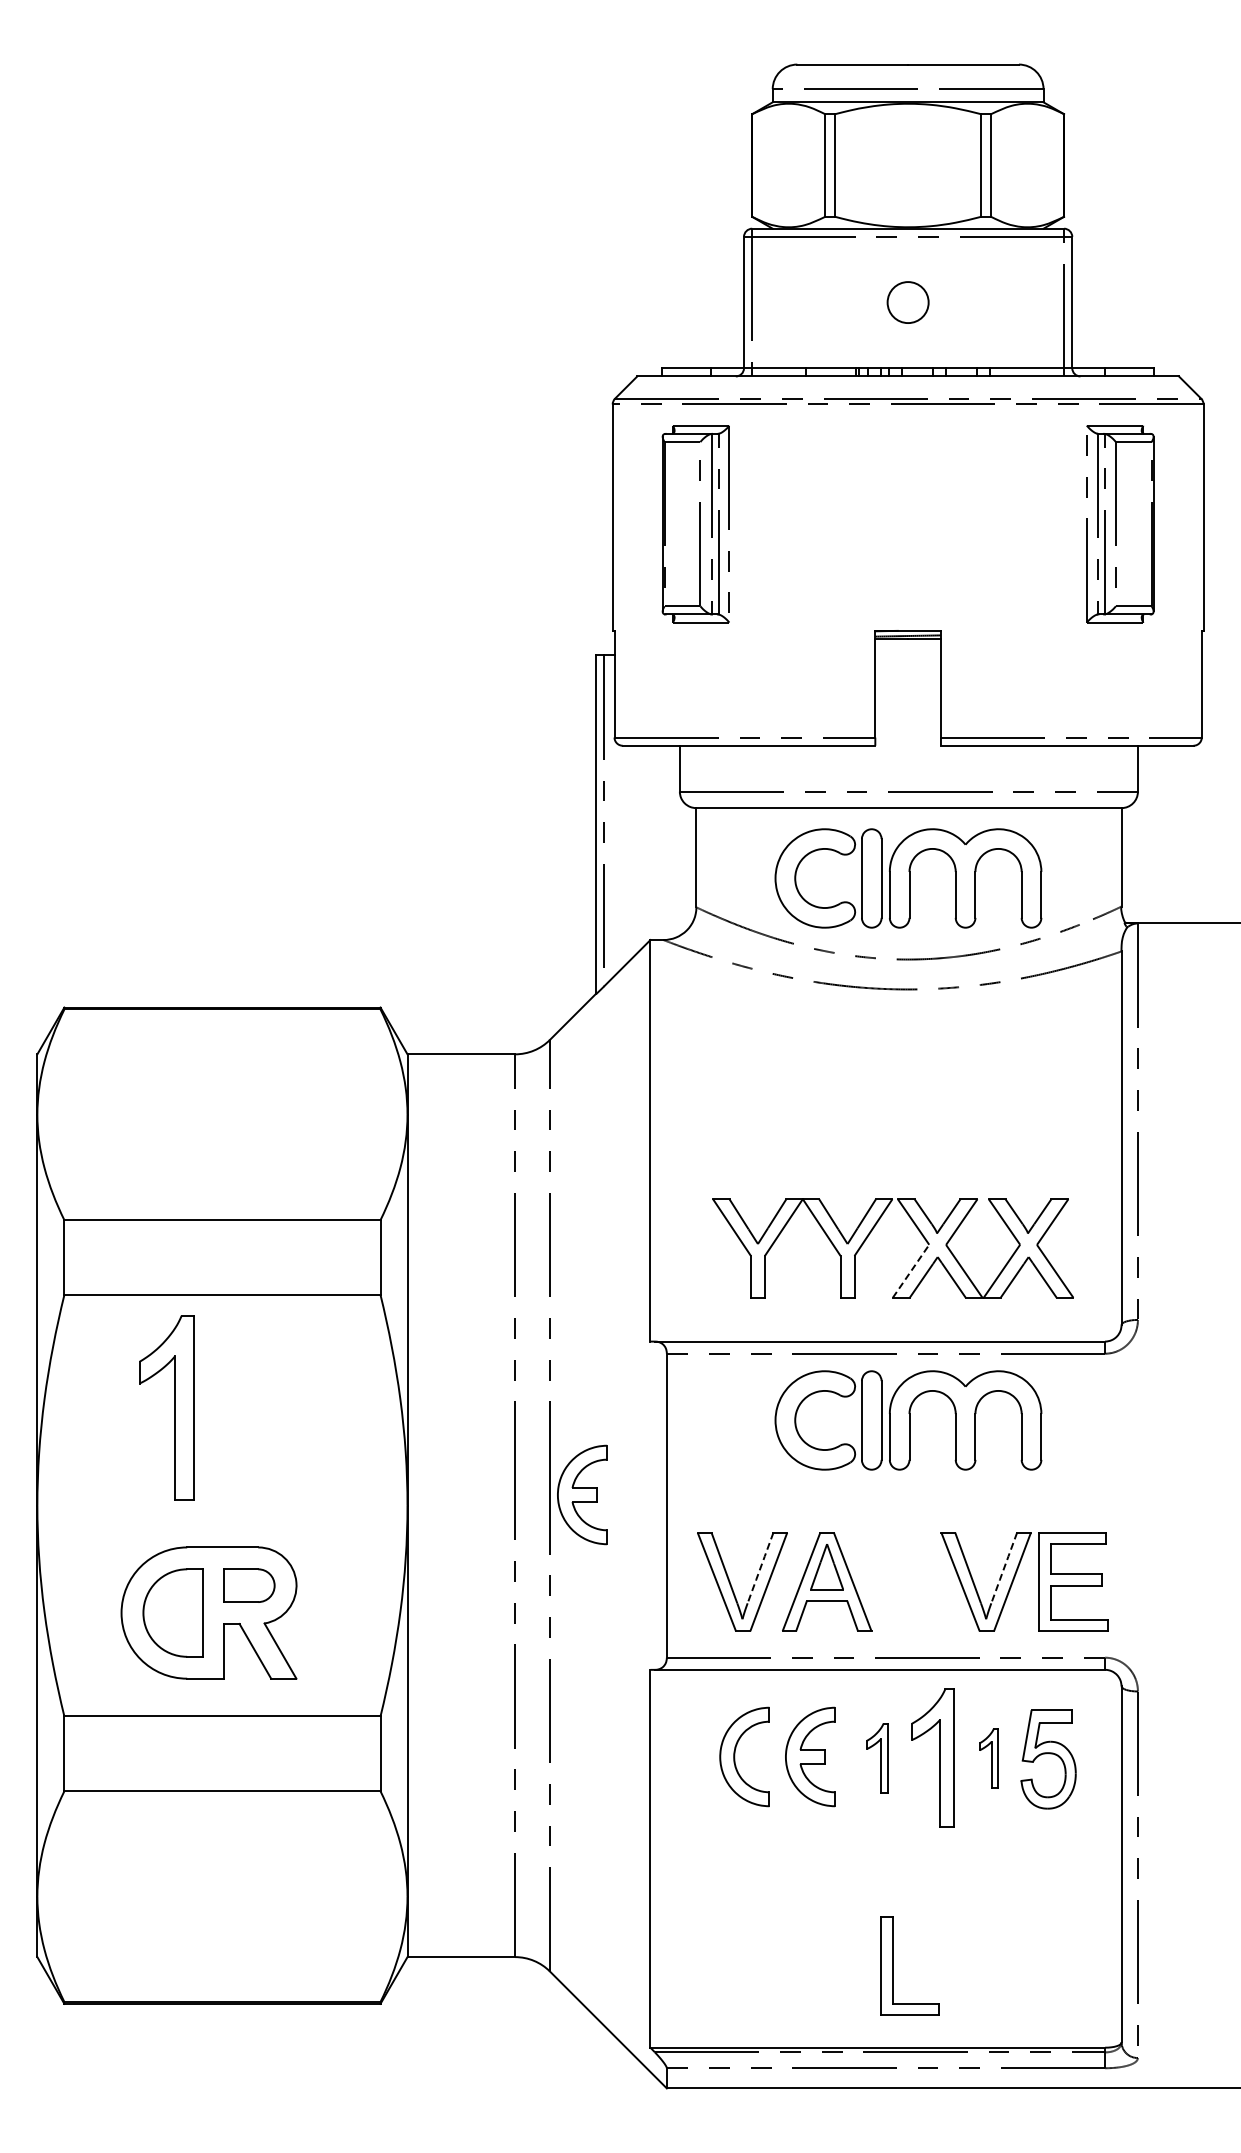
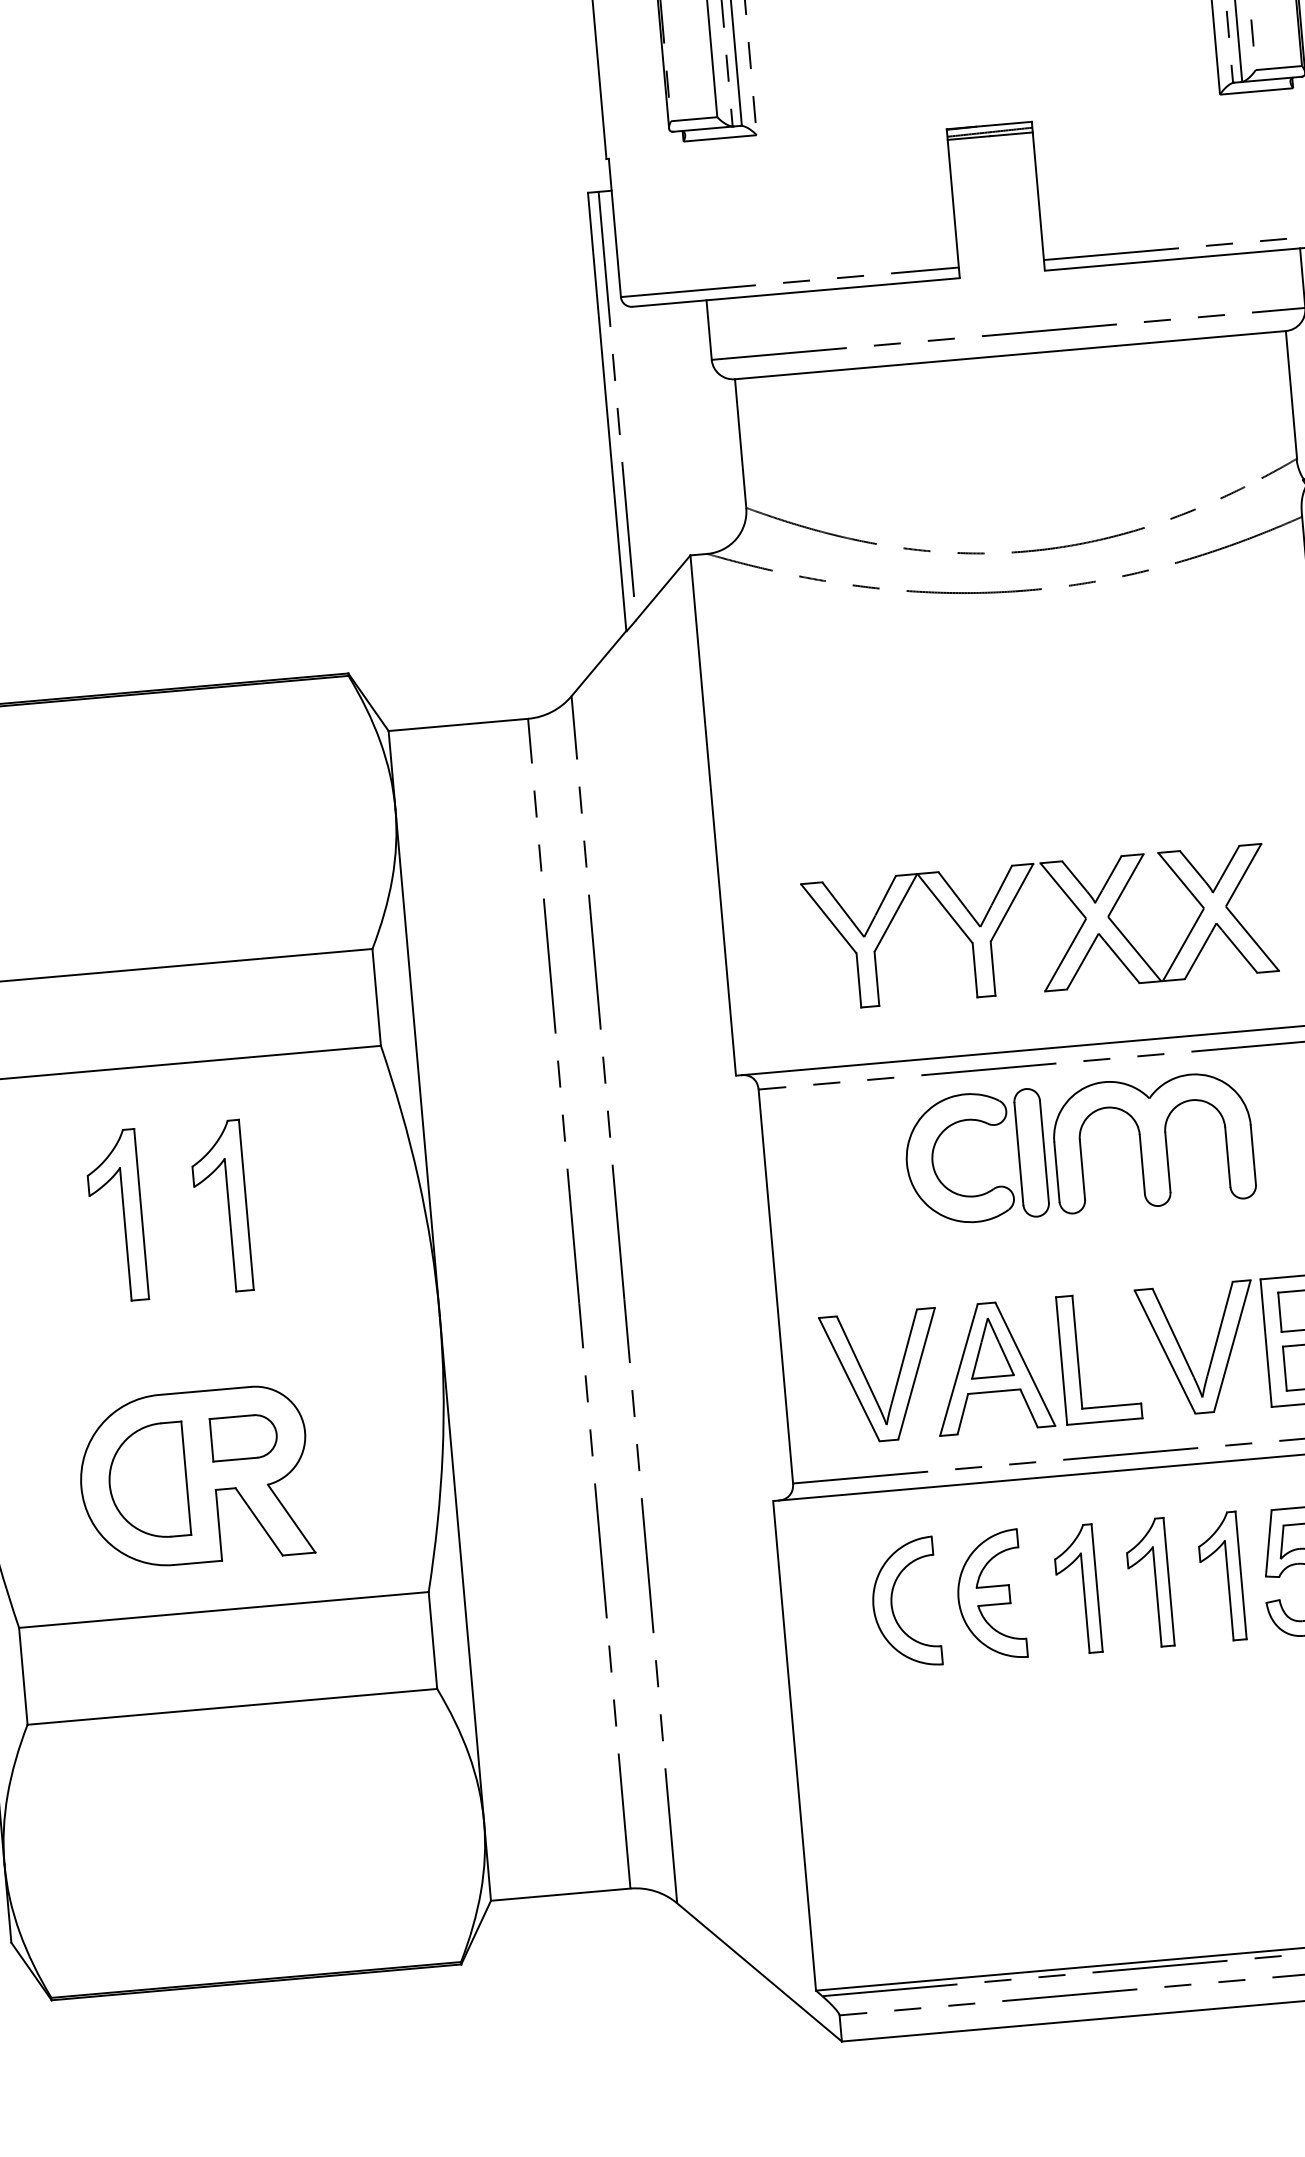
part: (908, 878) -> (1017, 446), removed
line: (911, 1270) -> (1066, 953), dashed -> solid
part: (166, 1407) -> (116, 1215), size x0.71
part: (247, 1407) -> (221, 1206), added
part: (582, 1494) -> (665, 1281), removed
line: (760, 1568) -> (904, 1357), dashed -> solid
line: (1004, 1568) -> (1220, 1329), dashed -> solid
part: (877, 1757) -> (1077, 1588), size x1.43
part: (932, 1757) -> (1148, 1582), size x0.71
part: (988, 1757) -> (1221, 1576), size x1.67
part: (893, 1965) -> (1078, 1359), moved

